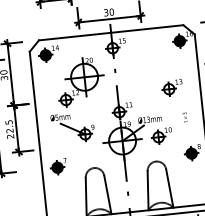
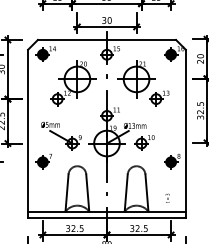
part: (146, 70) -> (136, 79), added
text: (184, 116) -> (167, 197), moved
part: (73, 128) -> (61, 136), moved

